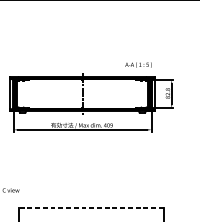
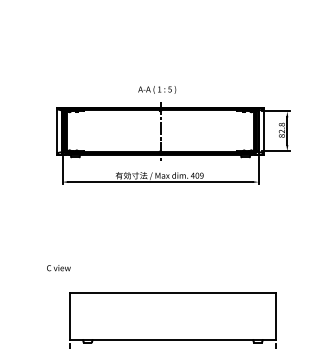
text: (138, 64) -> (157, 89), moved
line: (91, 207) -> (172, 292), dashed -> solid

